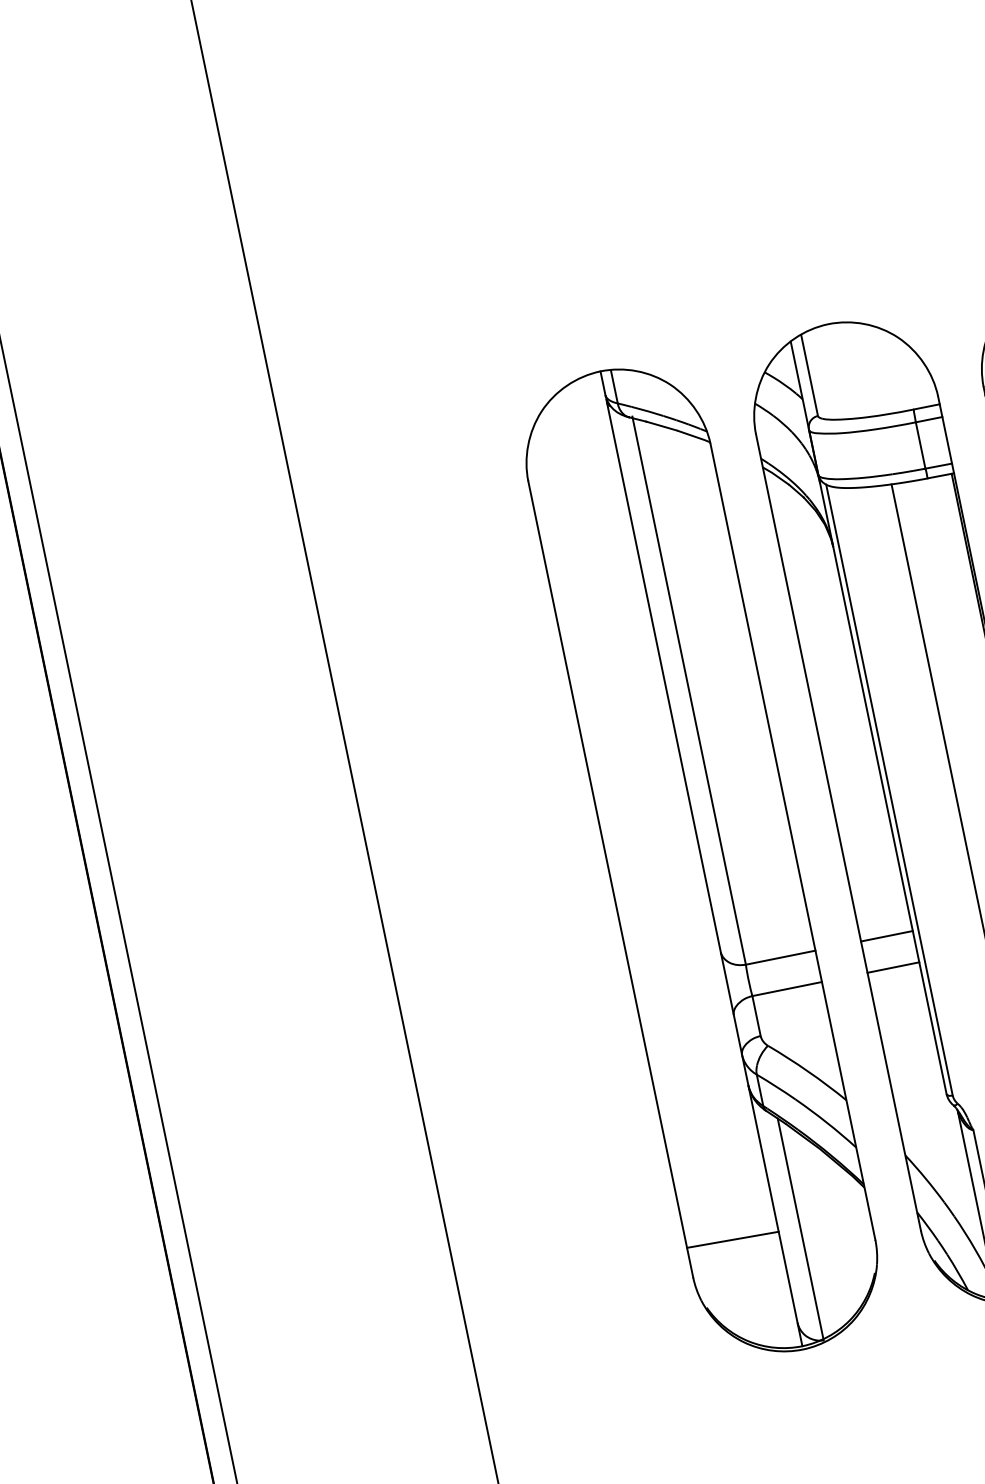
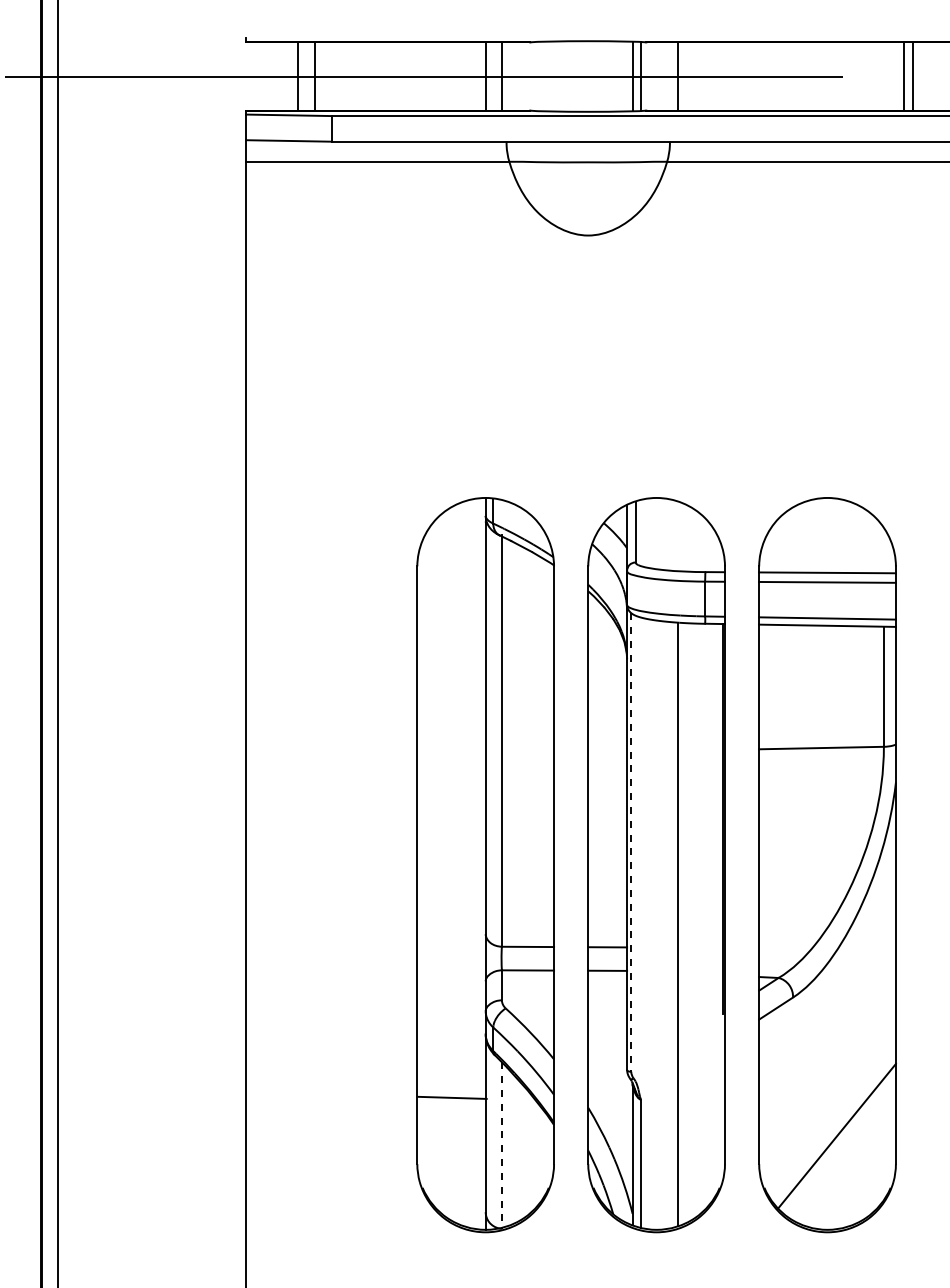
line: (889, 790) -> (631, 842), solid -> dashed
line: (800, 1230) -> (501, 1146), solid -> dashed
line: (732, 1239) -> (452, 1097), moved

